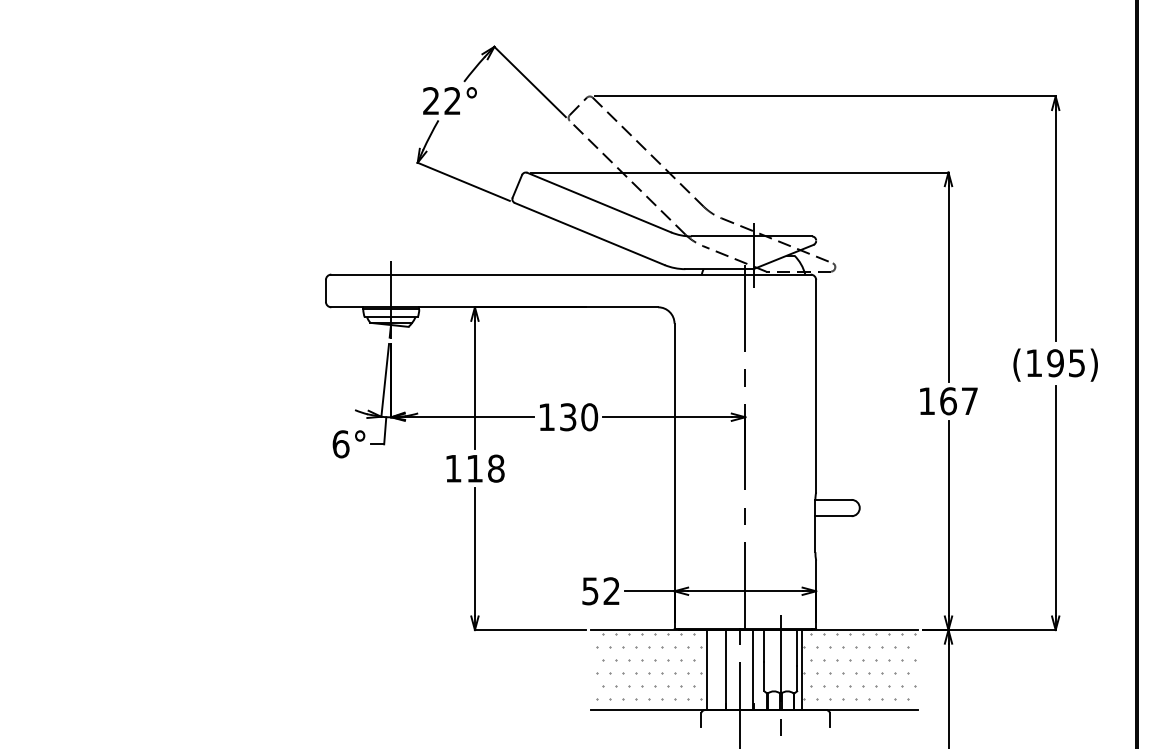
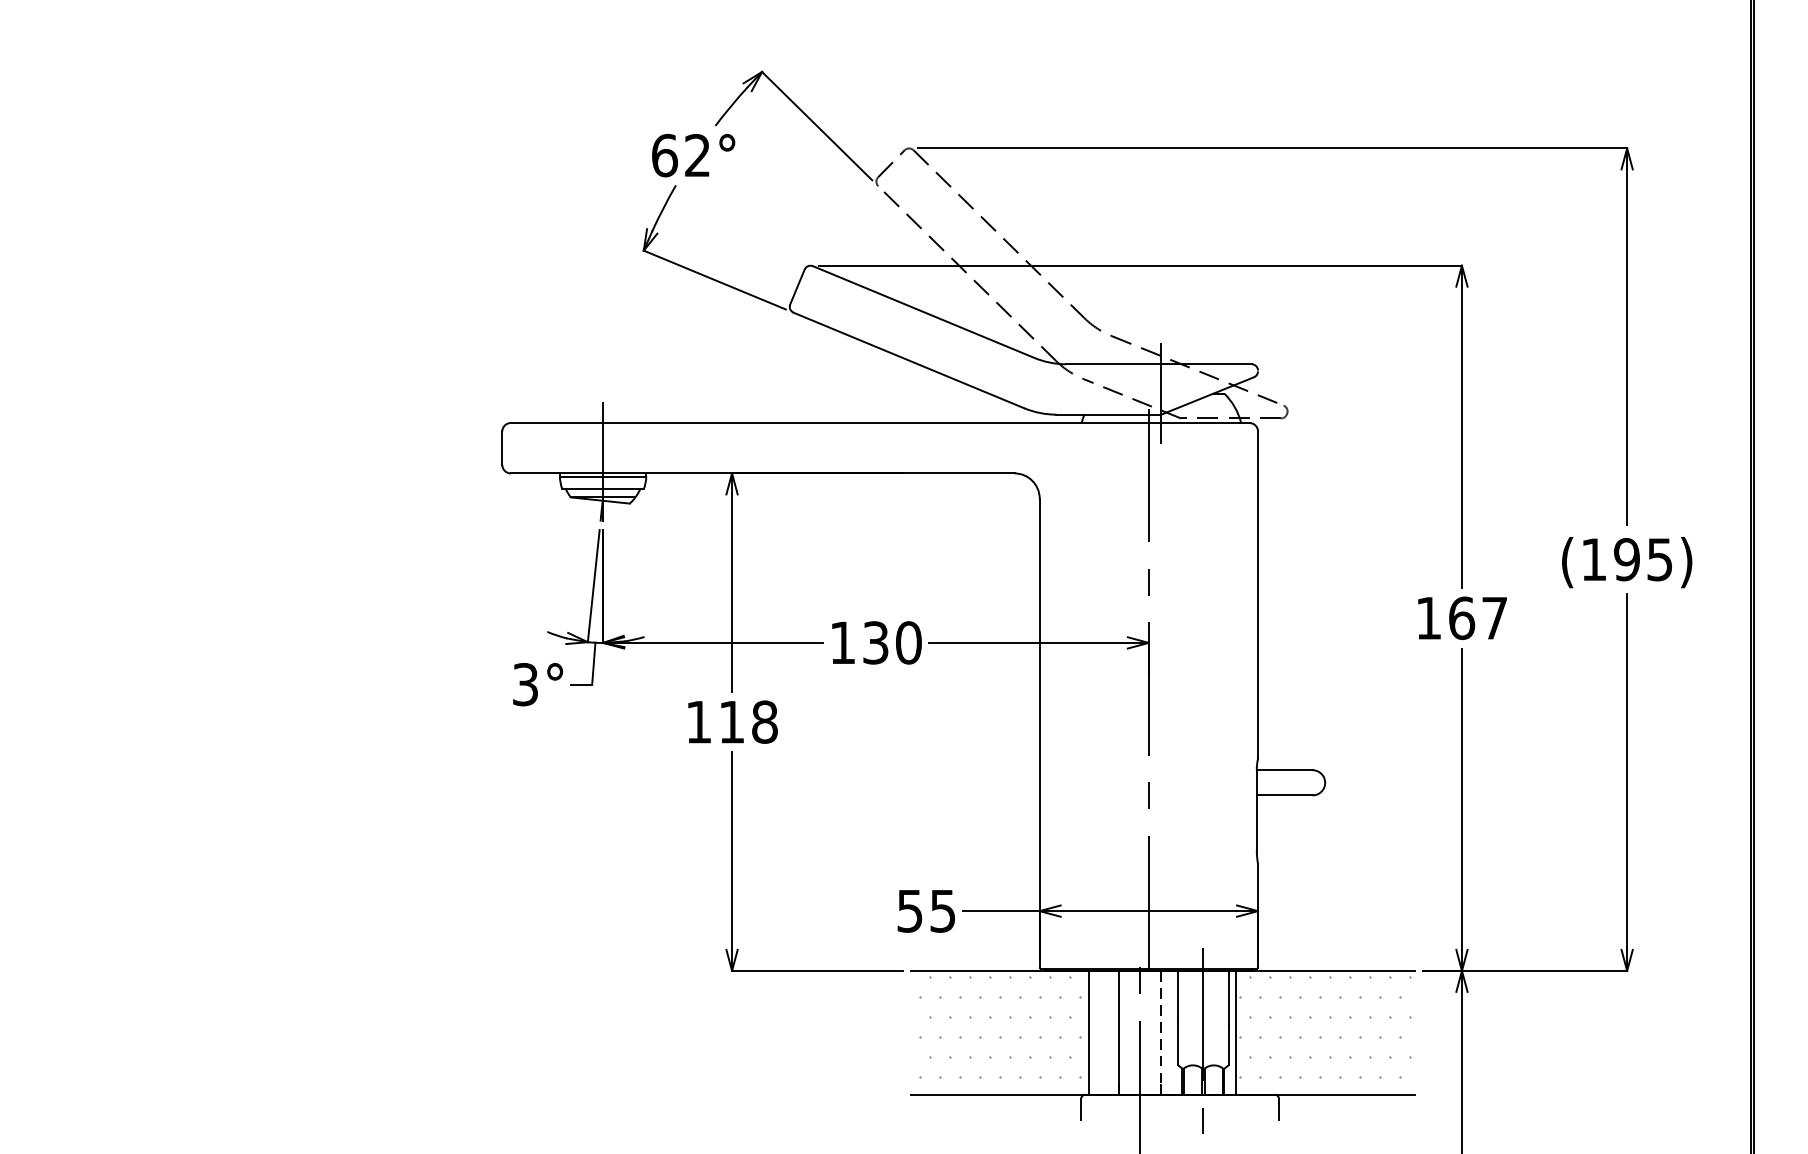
text: (431, 101) -> (665, 156), 22° -> 62°
text: (340, 444) -> (524, 684), 6° -> 3°
text: (611, 591) -> (942, 911), 52 -> 55
line: (753, 670) -> (1161, 1033), solid -> dashed

